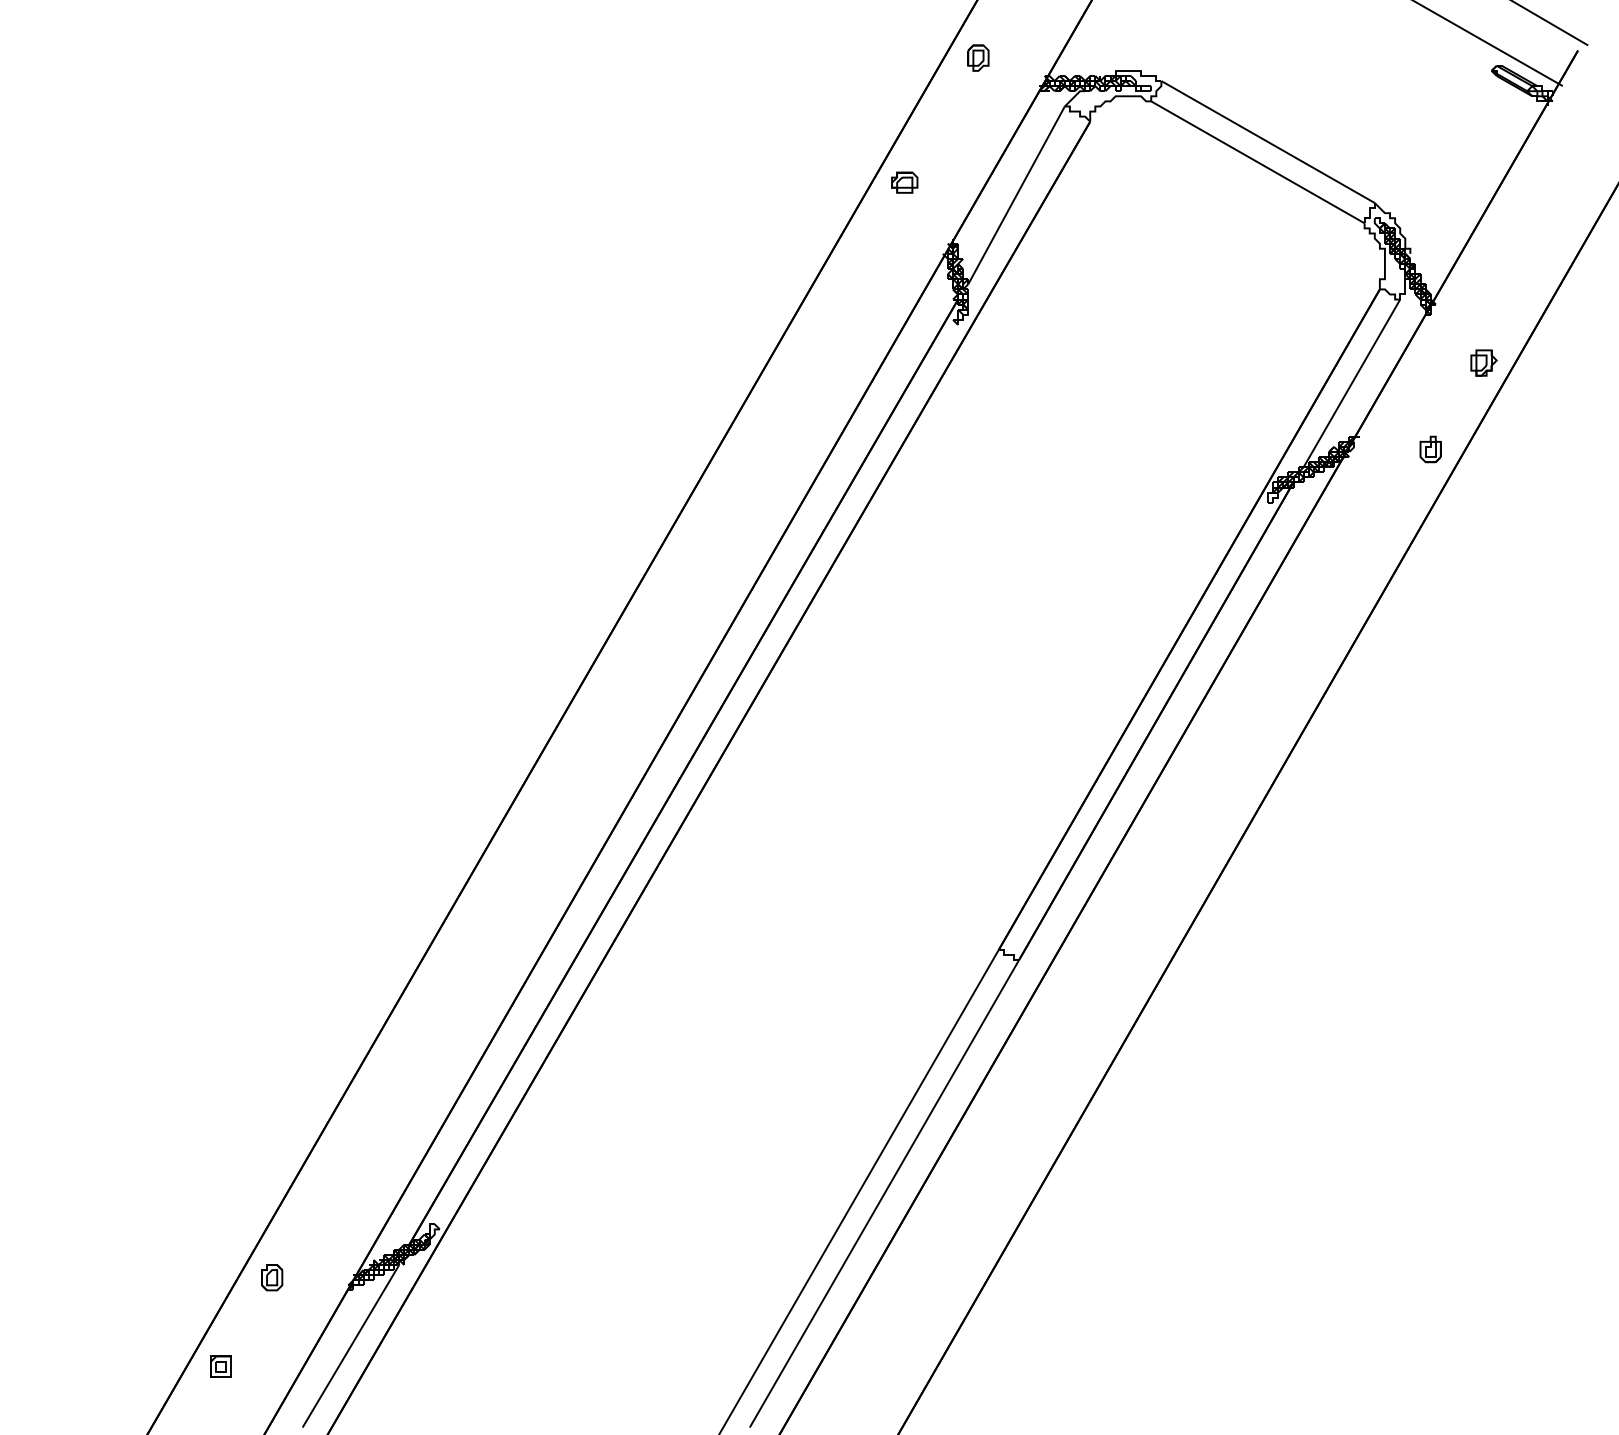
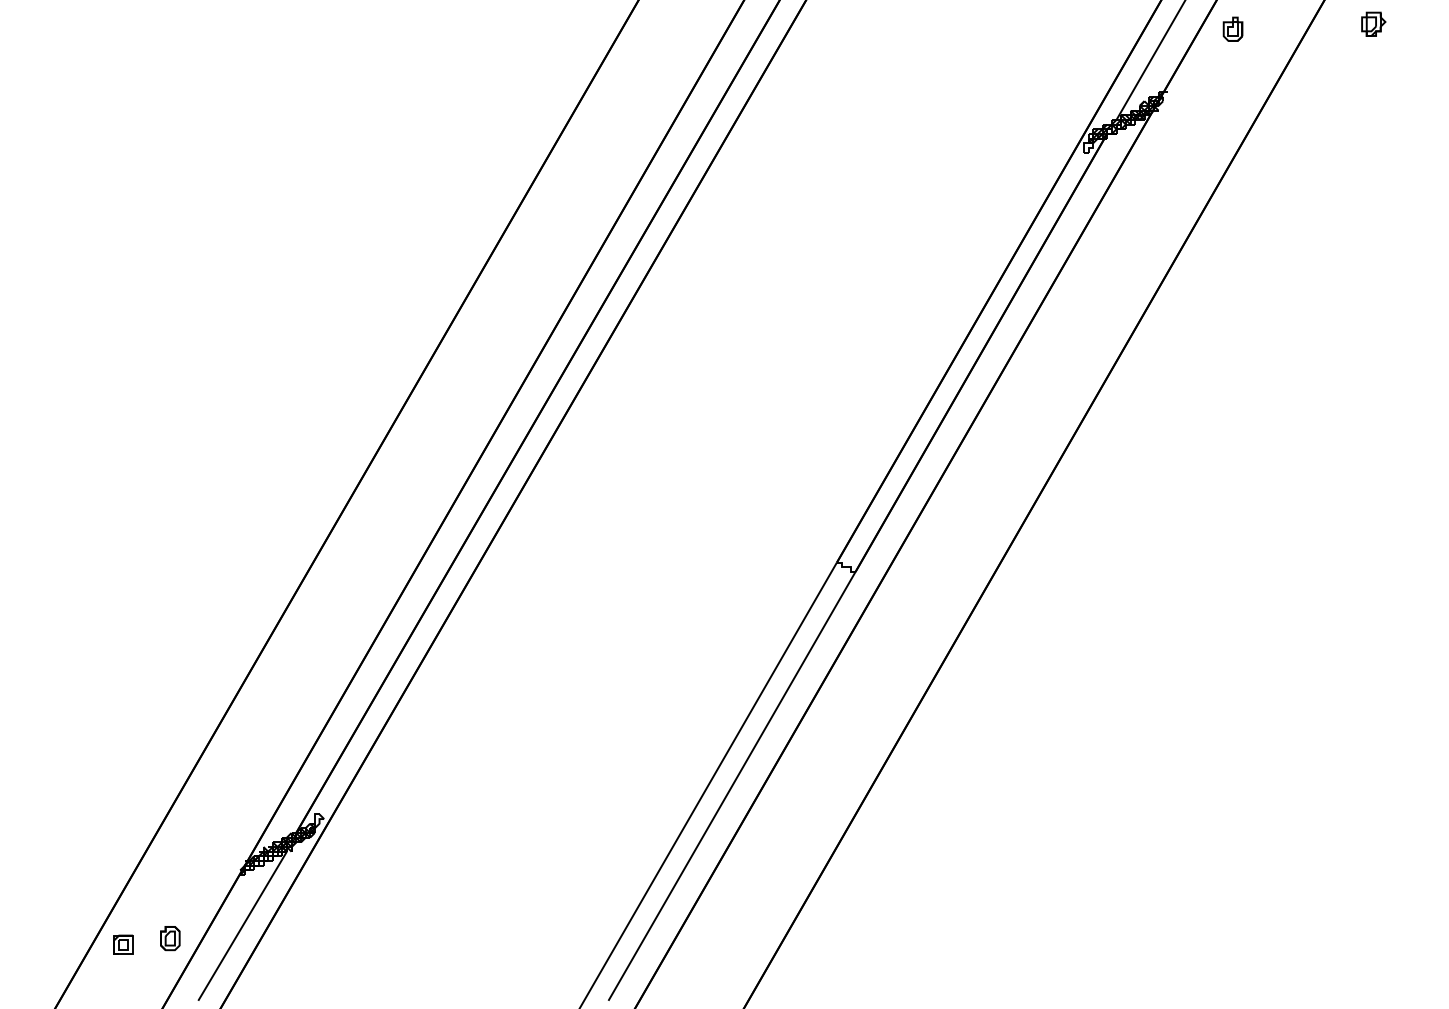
part: (1483, 362) -> (1373, 23), moved
part: (1430, 449) -> (1232, 29), moved
part: (272, 1277) -> (170, 938), moved

